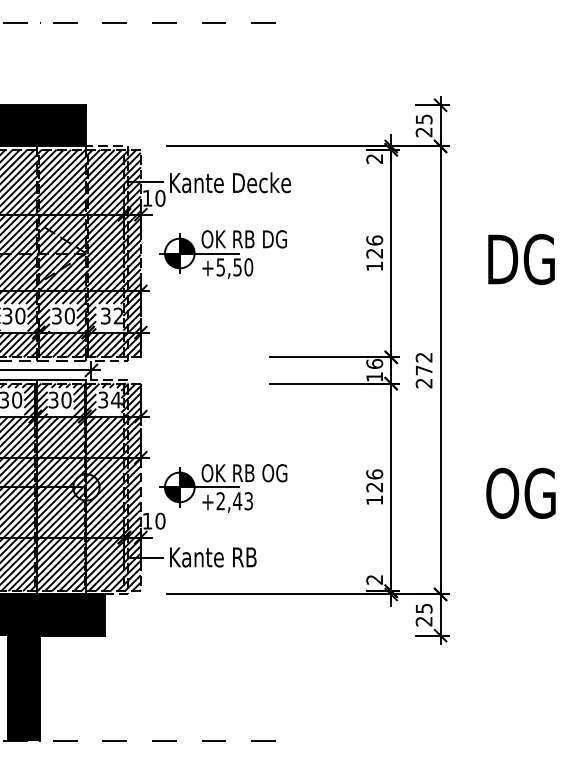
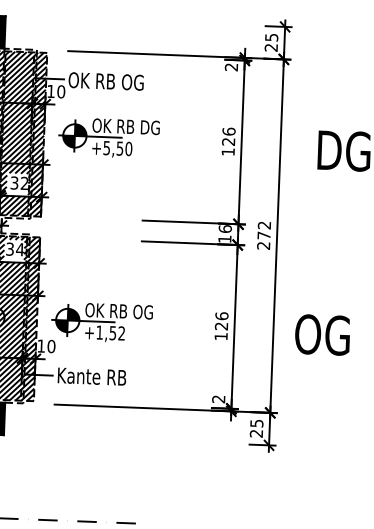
text: (230, 182) -> (117, 81), Kante Decke -> OK RB OG
text: (520, 492) -> (322, 334), moved
text: (234, 501) -> (110, 333), +2,43 -> +1,52

